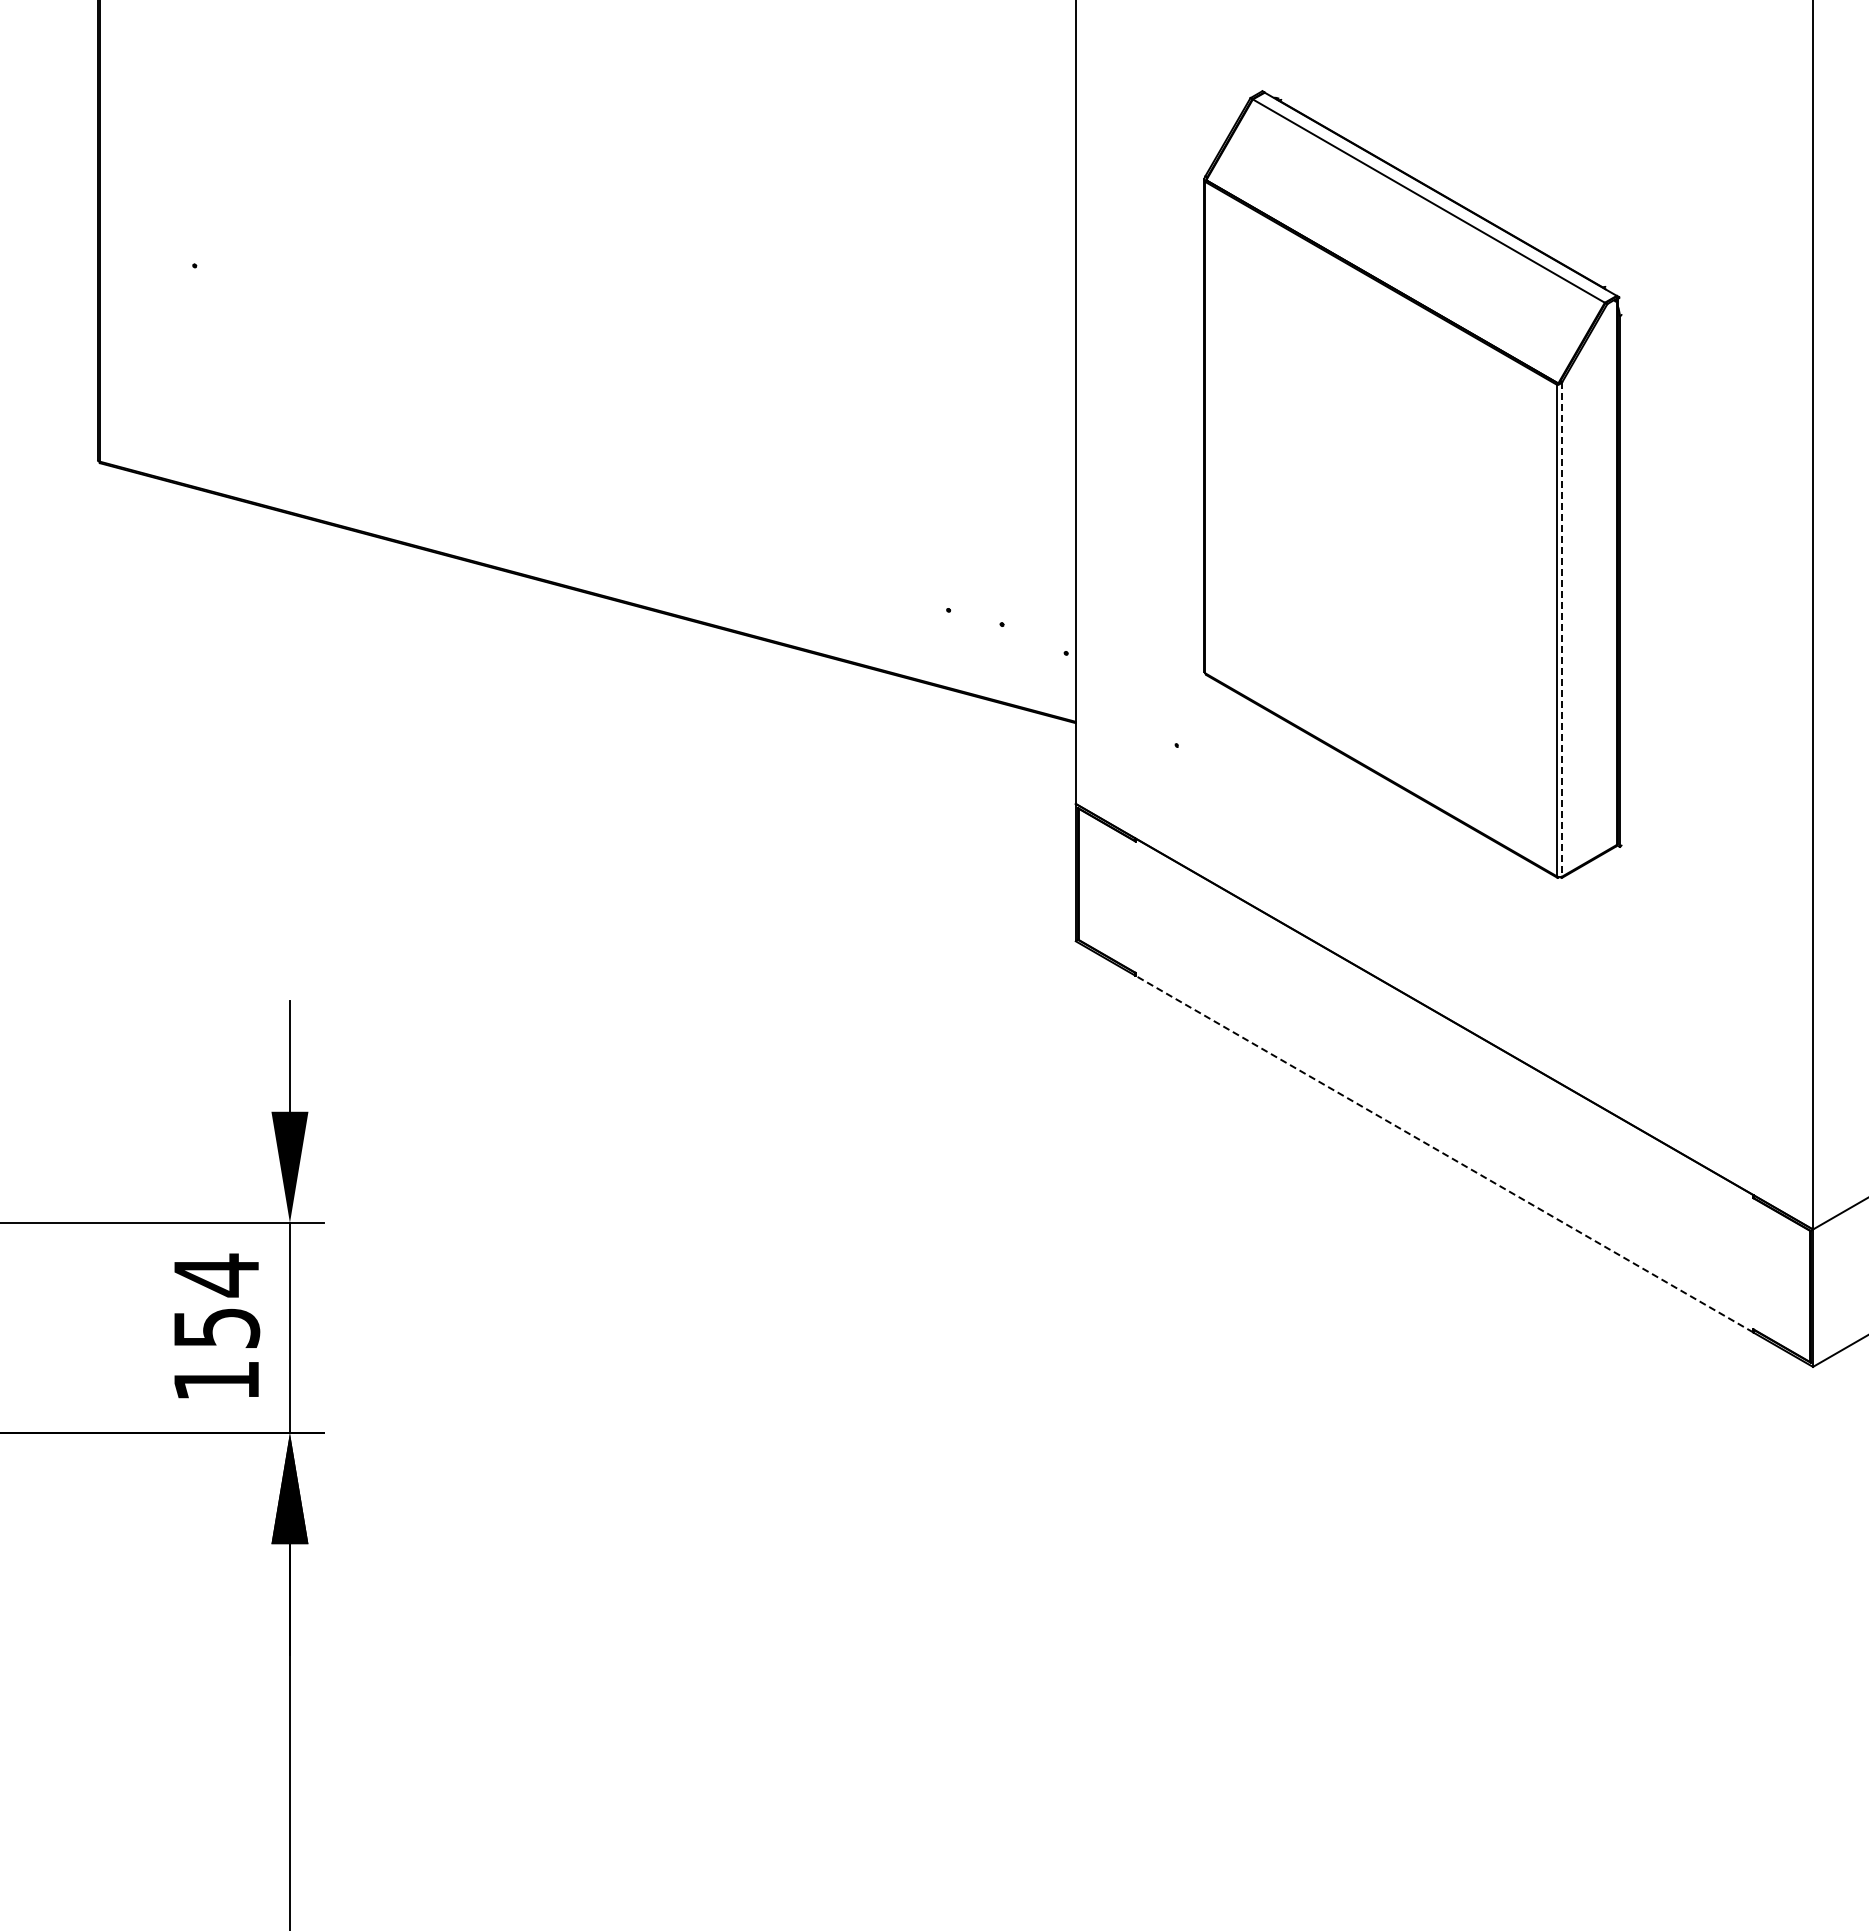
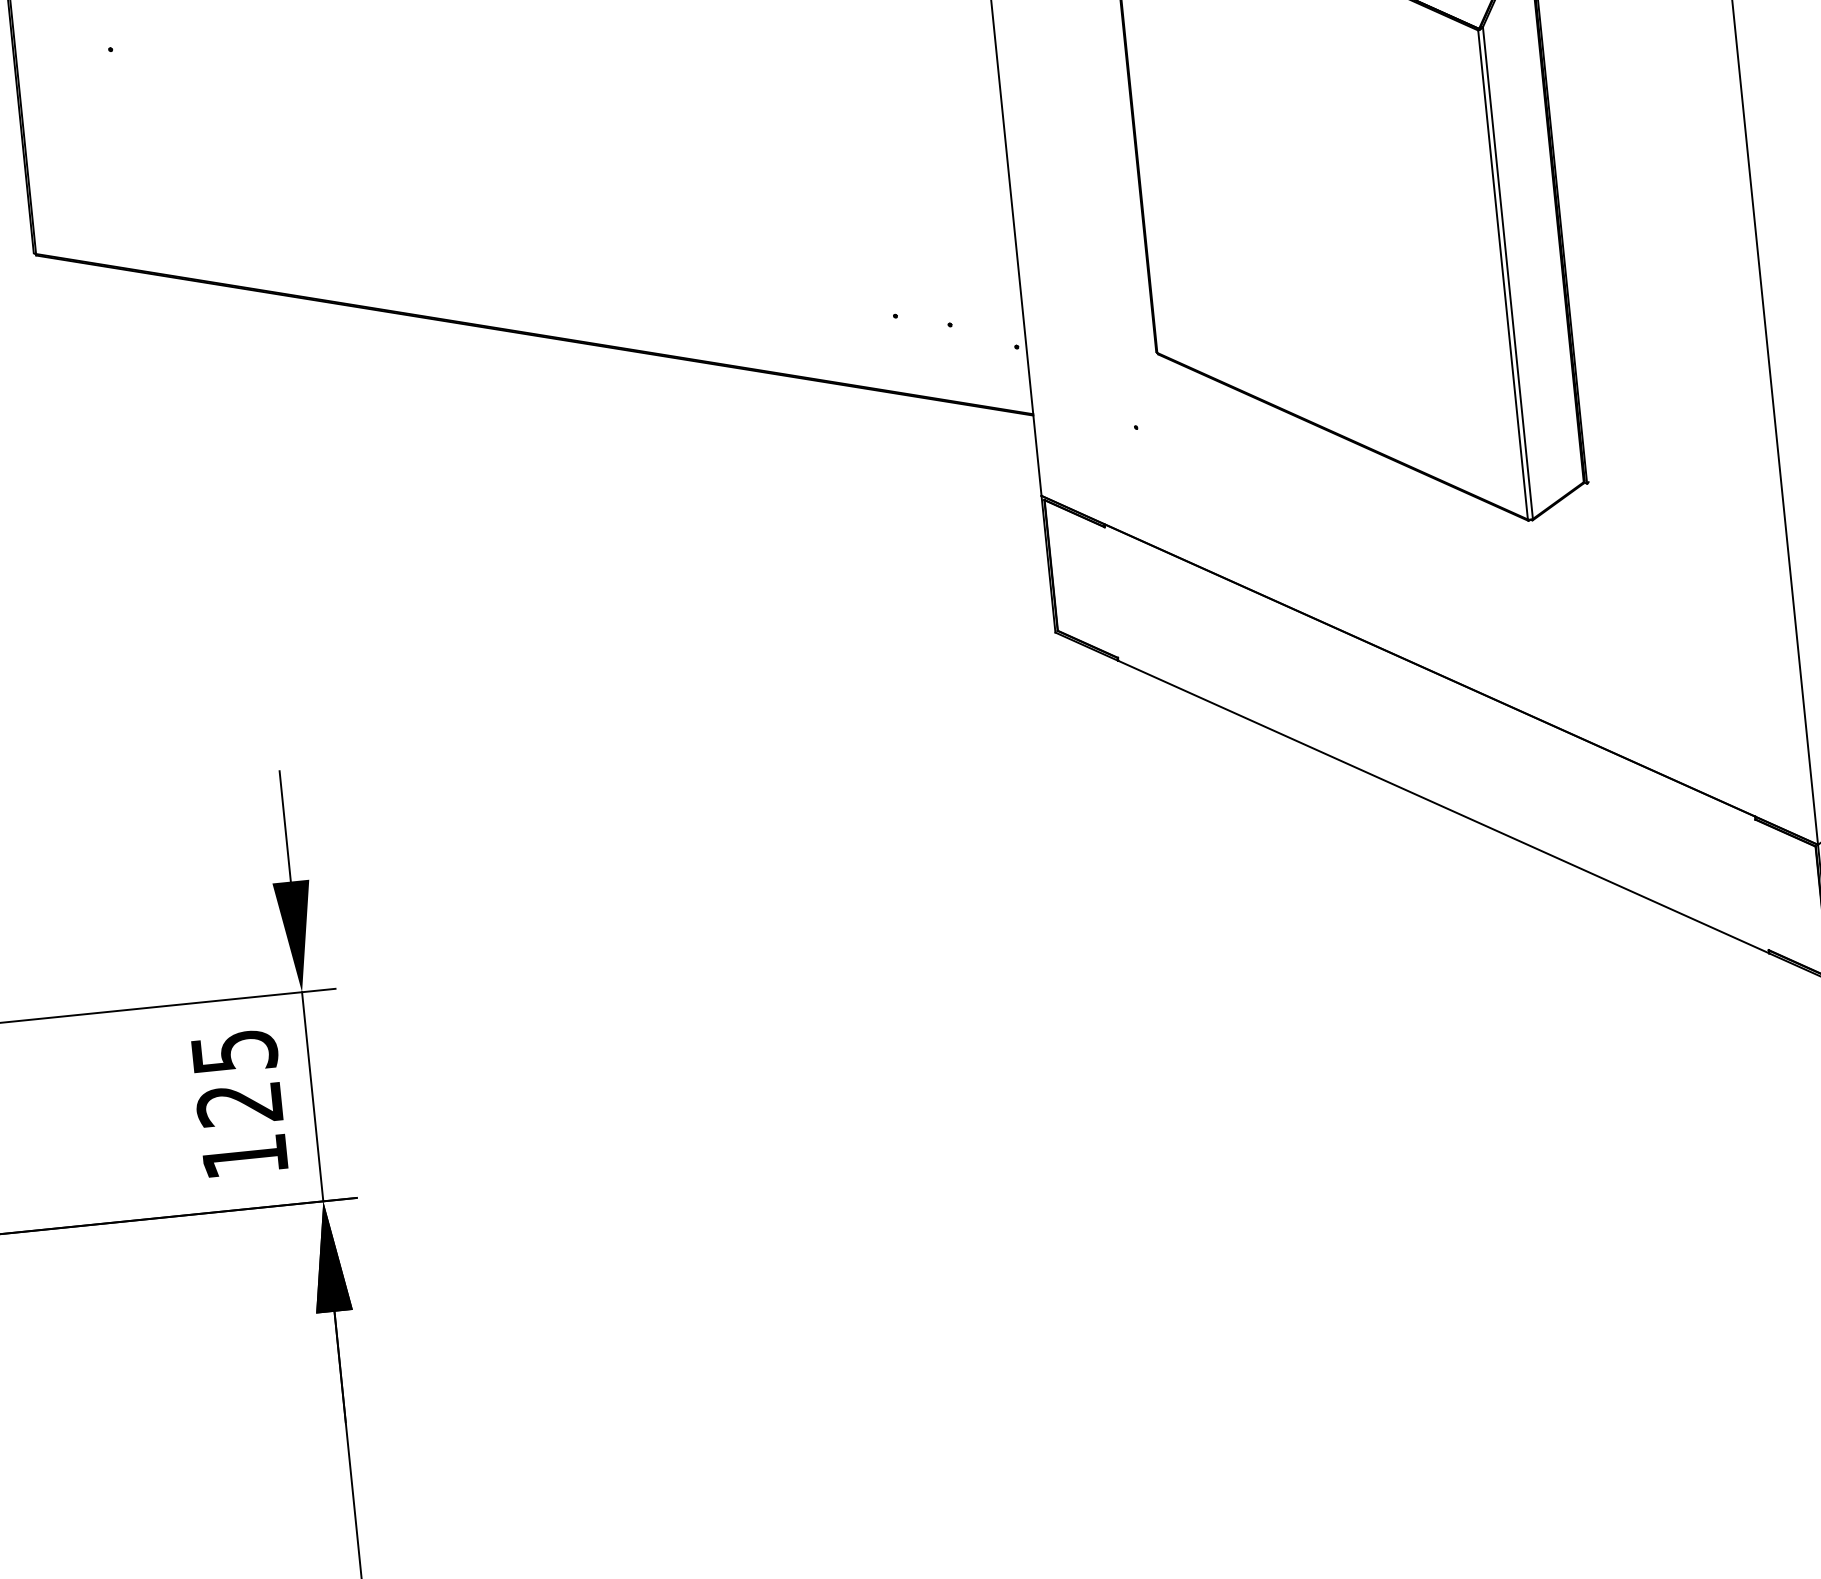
line: (1562, 629) -> (1508, 273), dashed -> solid
line: (1444, 1154) -> (1443, 807), dashed -> solid
text: (216, 1300) -> (236, 1076), 154 -> 125

